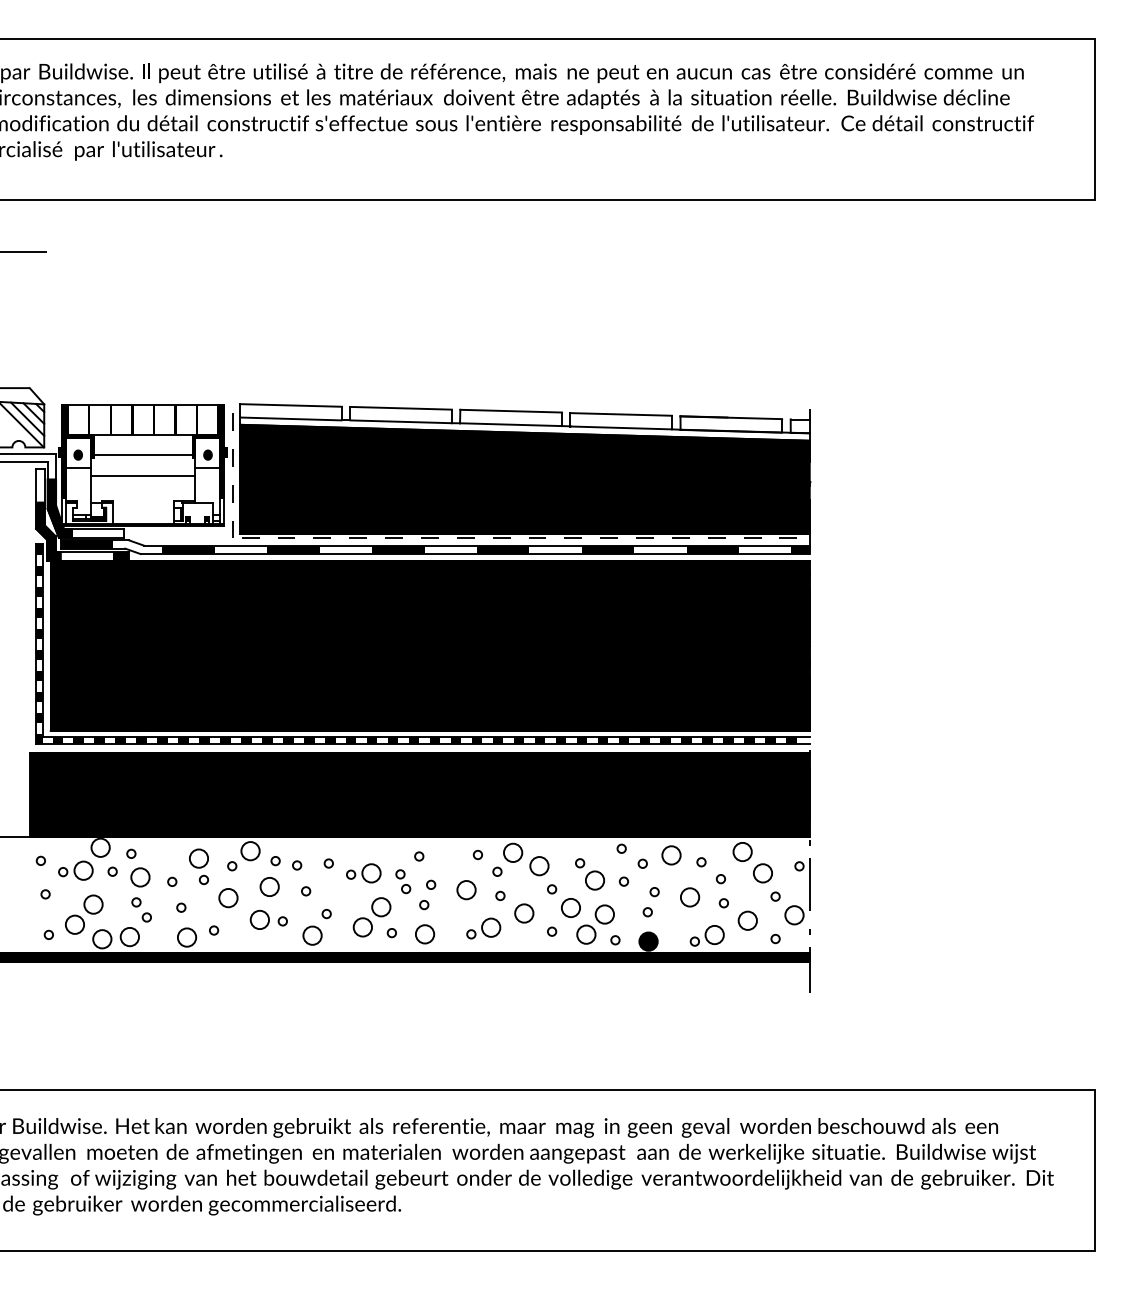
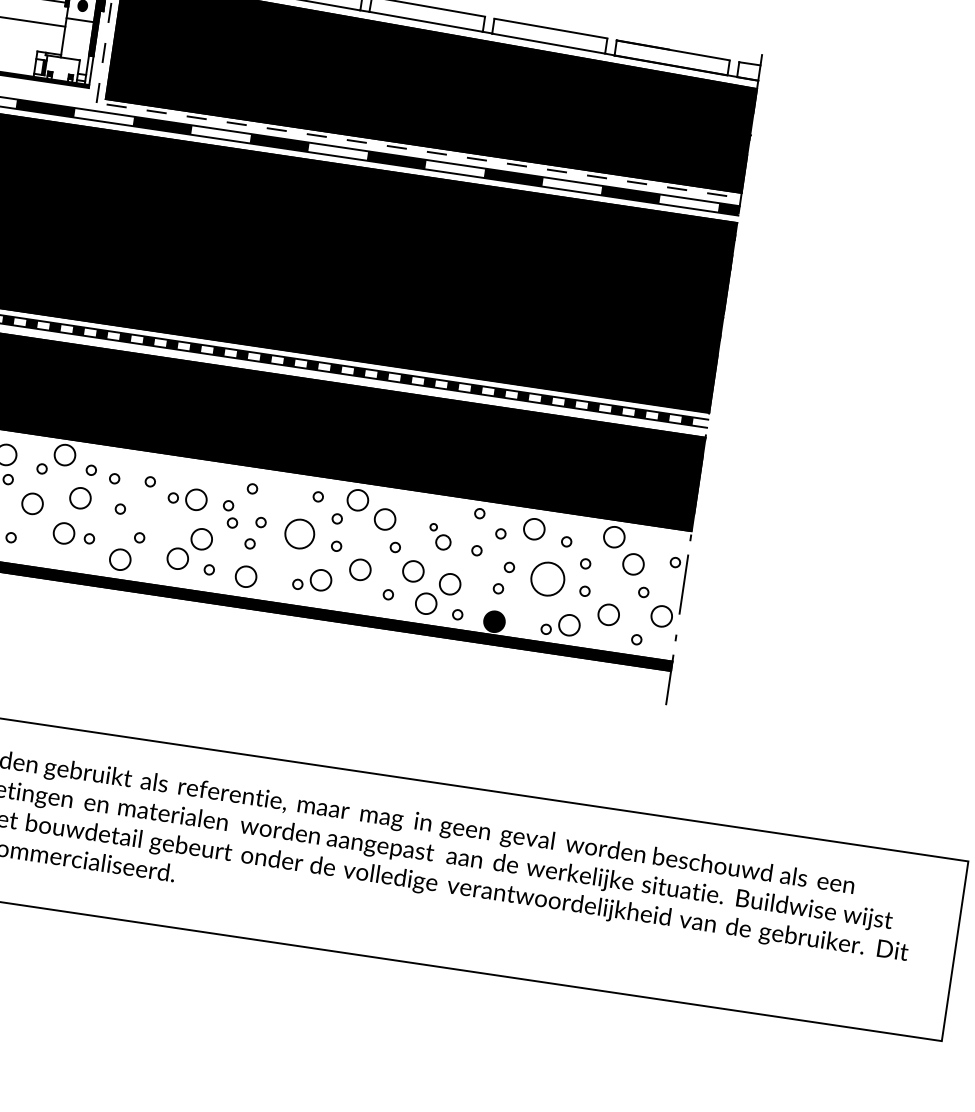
part: (589, 874) -> (439, 537), size x0.7
part: (466, 890) -> (299, 534), size x1.4
part: (690, 897) -> (548, 579), size x1.6

